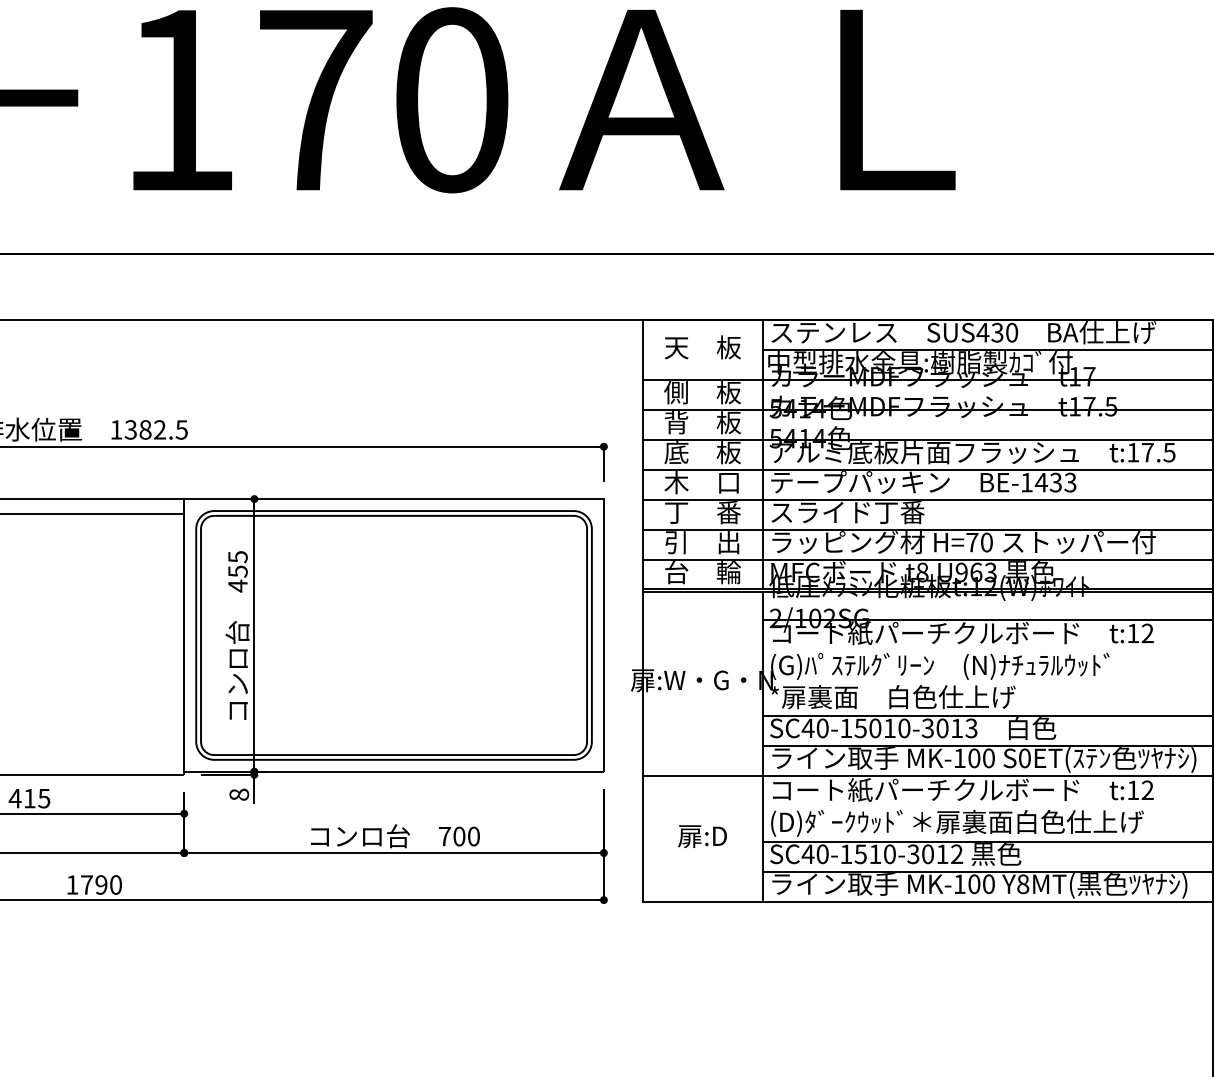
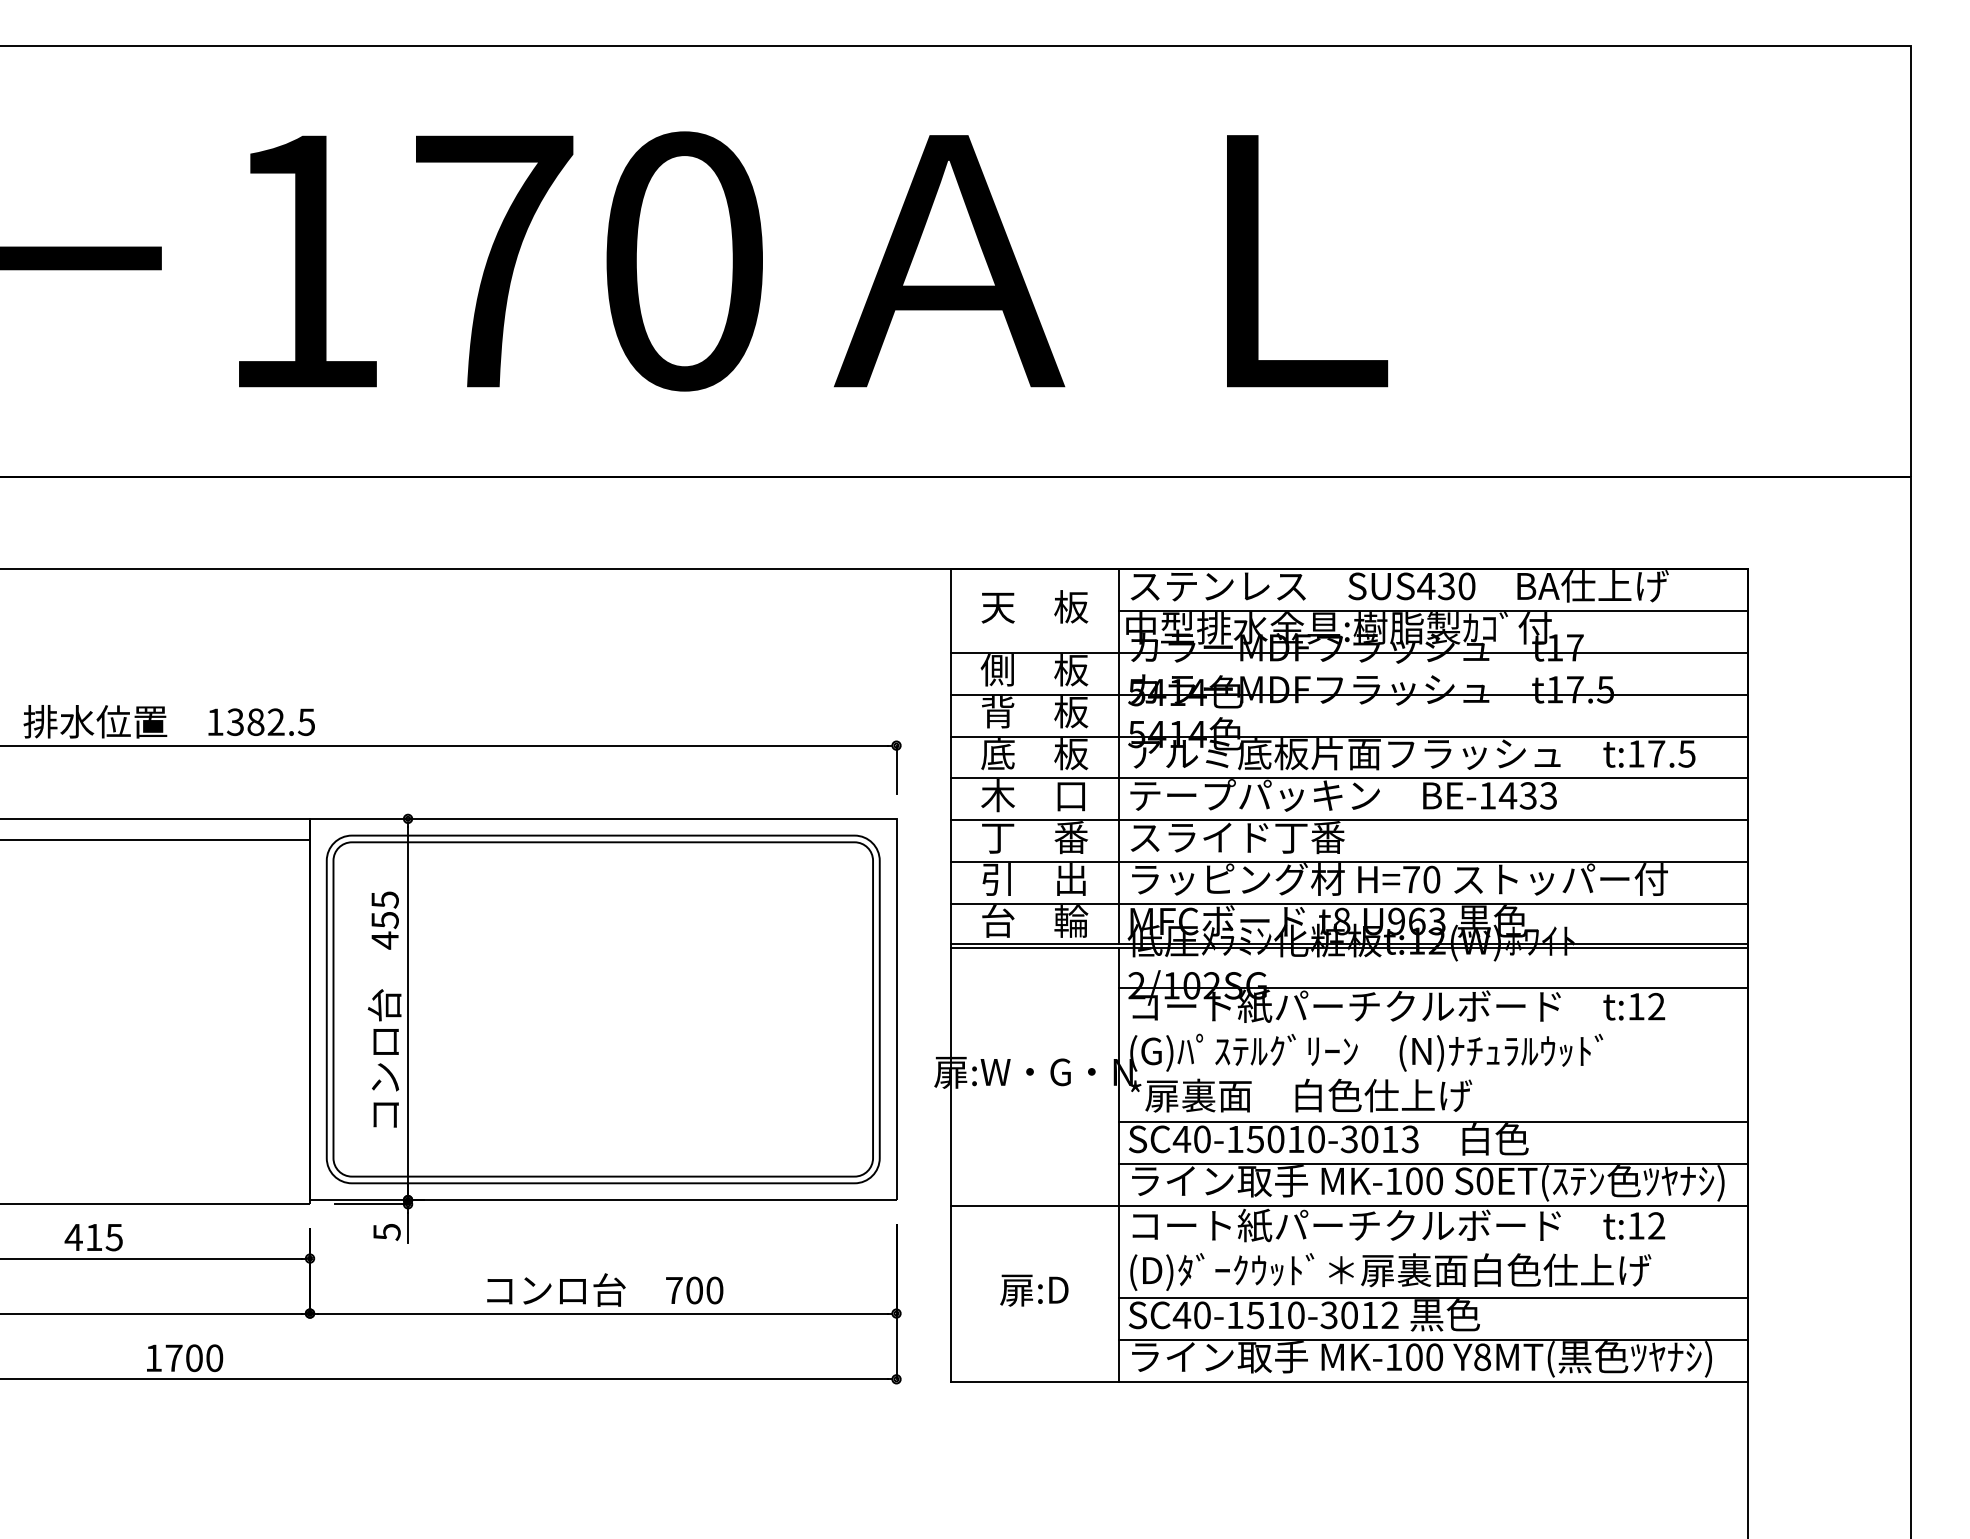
text: (238, 794) -> (386, 1231), 8 -> 5
text: (101, 885) -> (194, 1358), 1790 -> 1700

